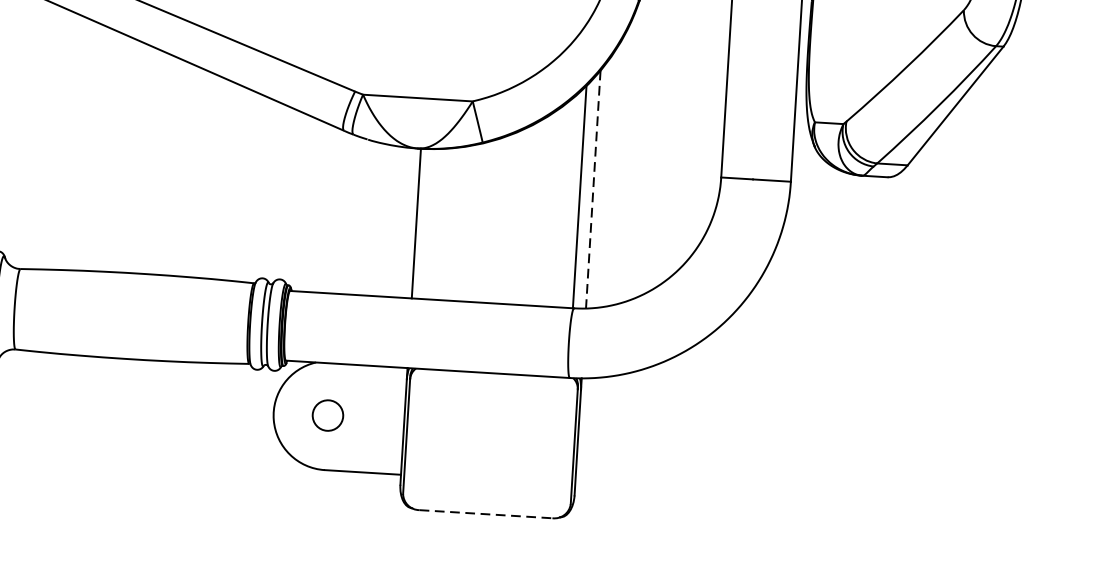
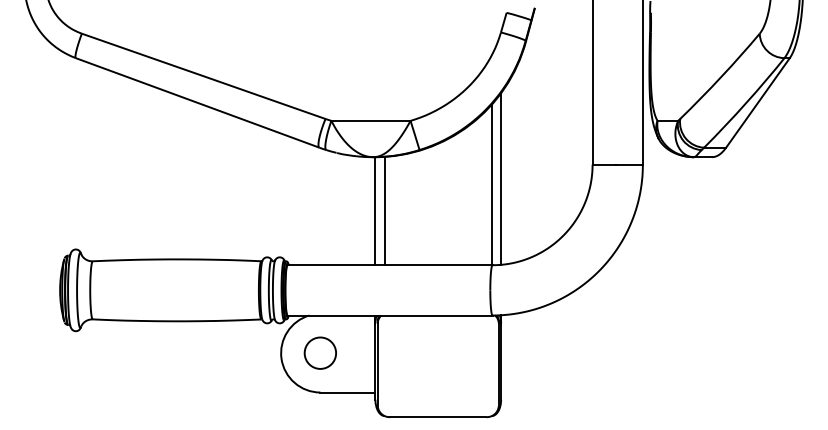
line: (593, 188) -> (501, 178), dashed -> solid
line: (429, 223) -> (384, 210), added
circle: (326, 414) -> (319, 352), size x1.43
line: (486, 514) -> (438, 417), dashed -> solid

